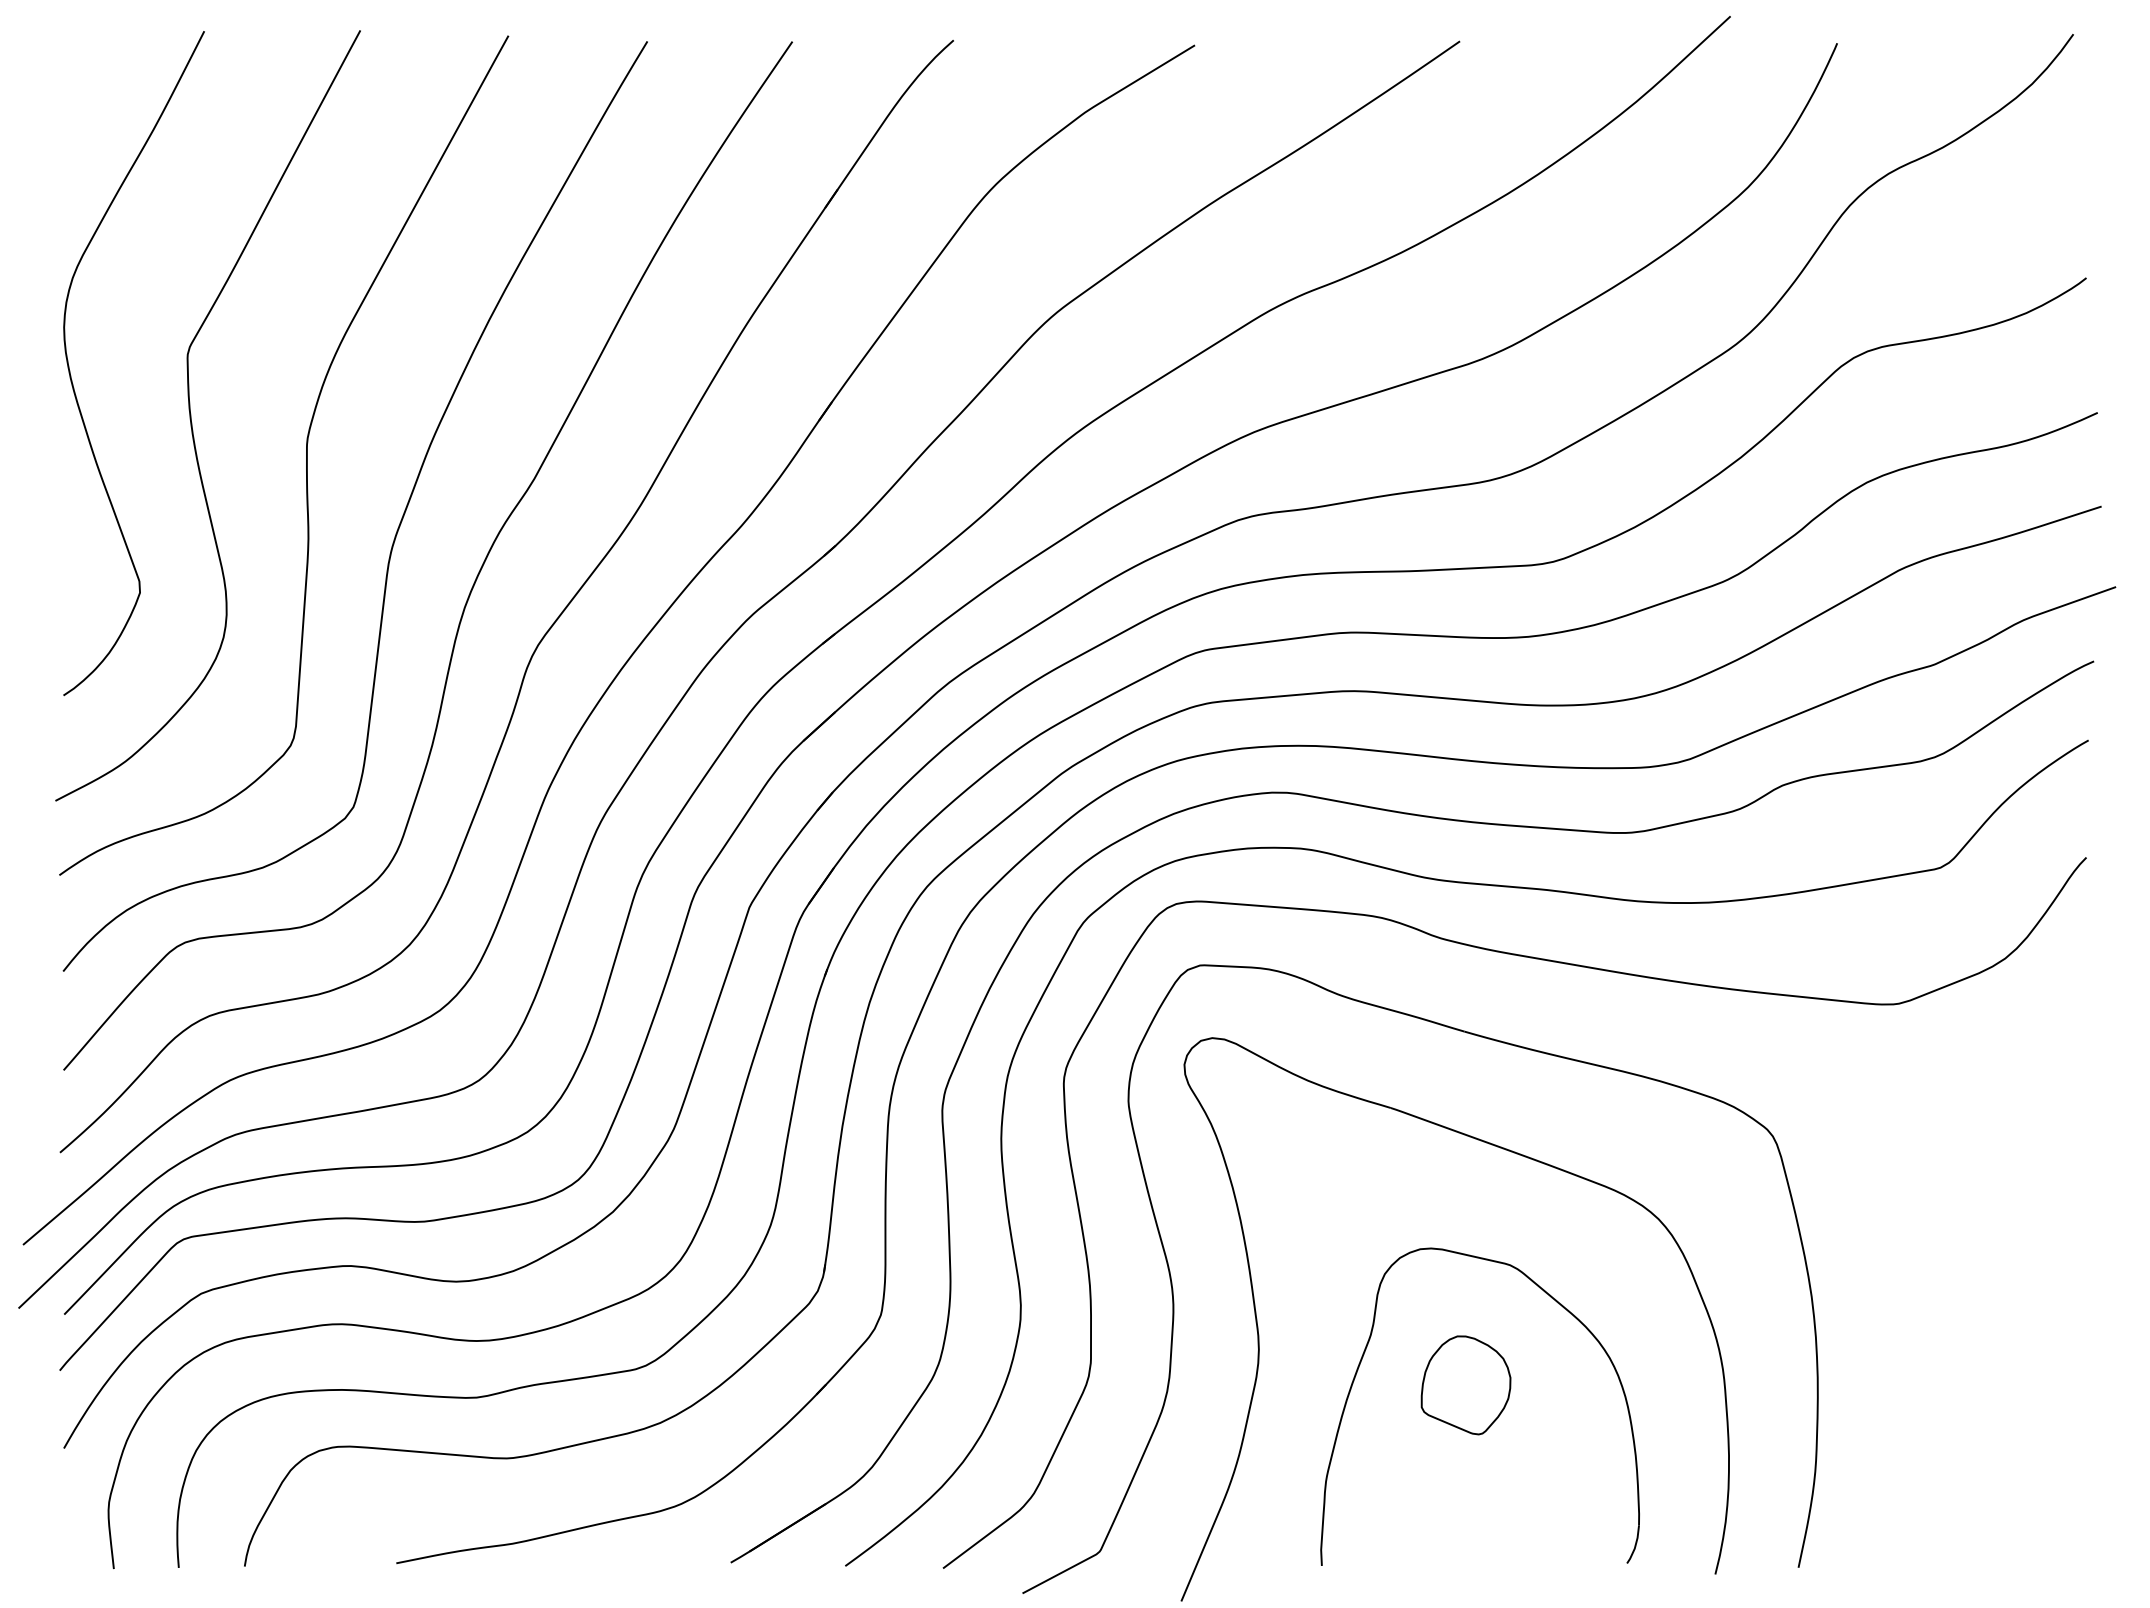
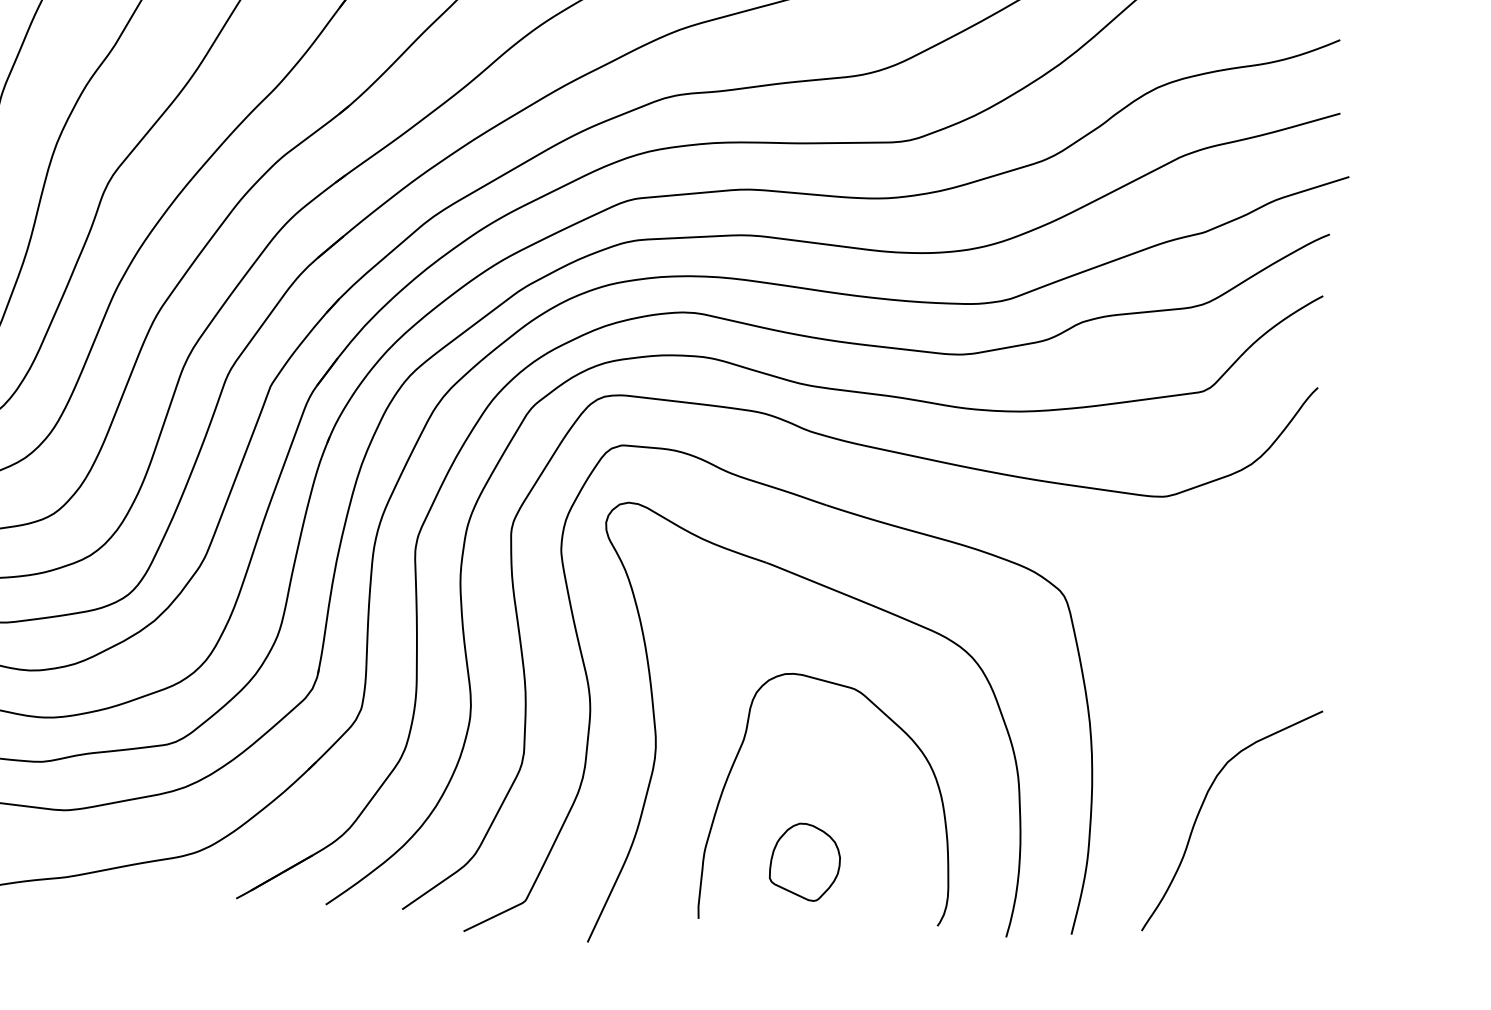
part: (1465, 1385) -> (804, 862), moved
curve: (1958, 1400) -> (1201, 808), added

